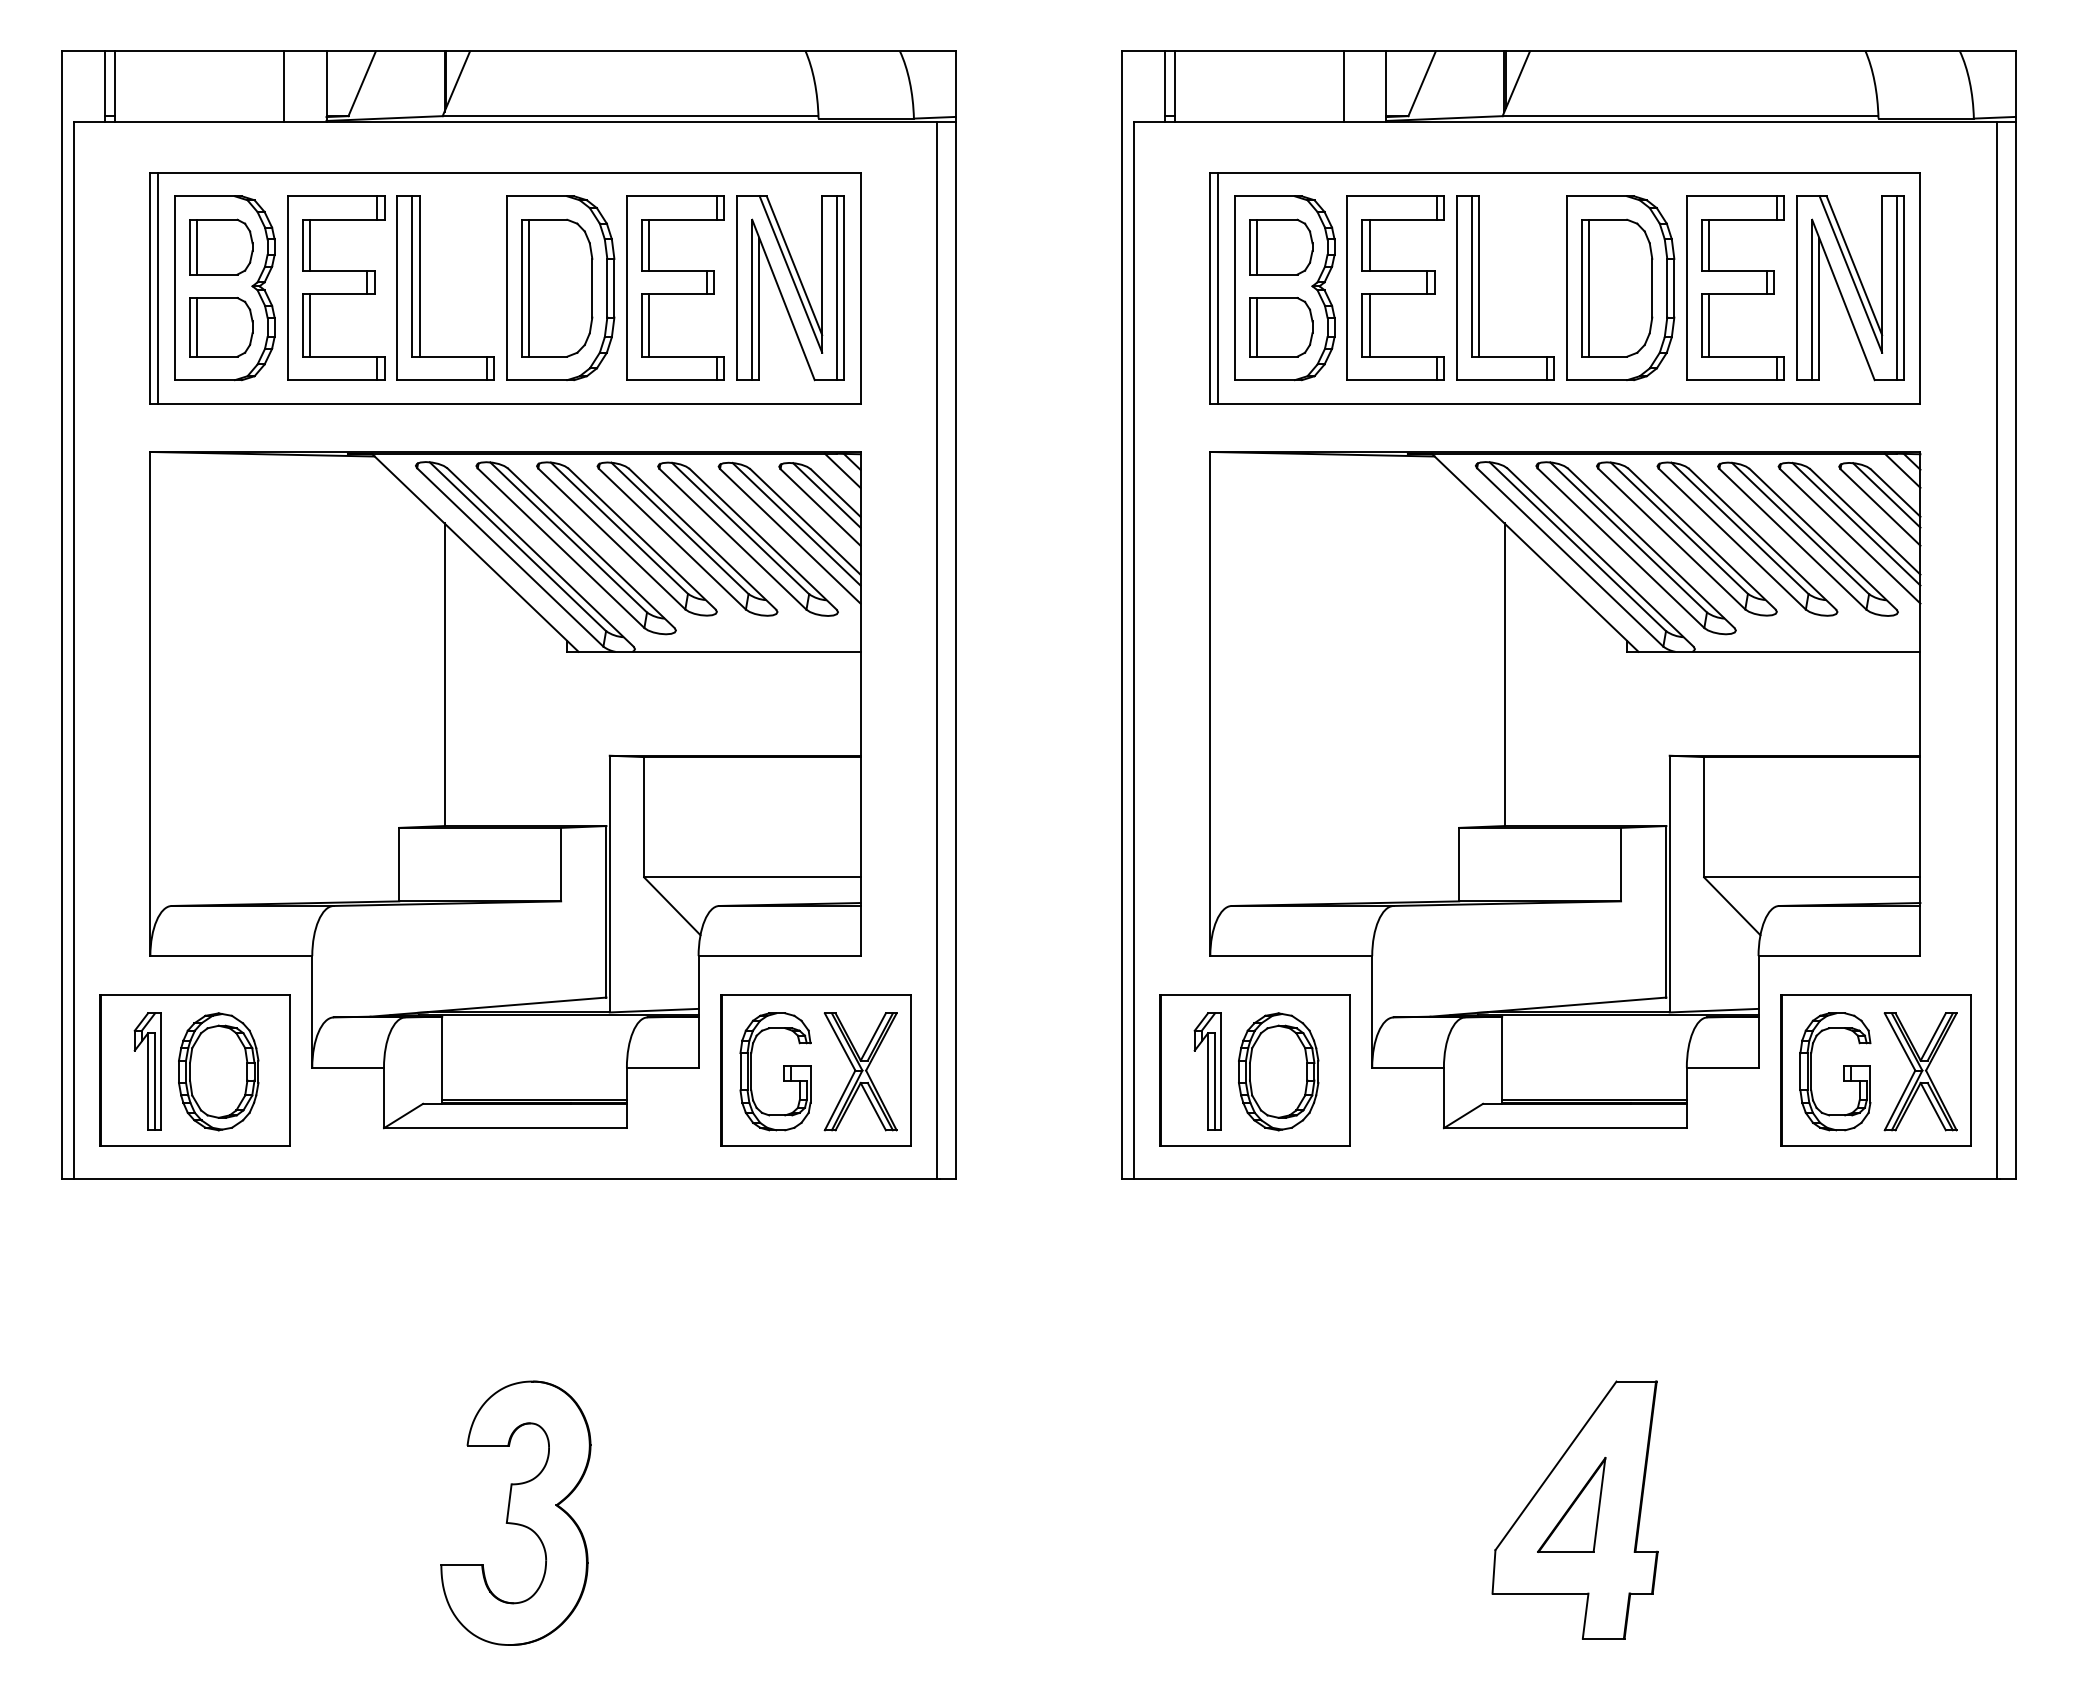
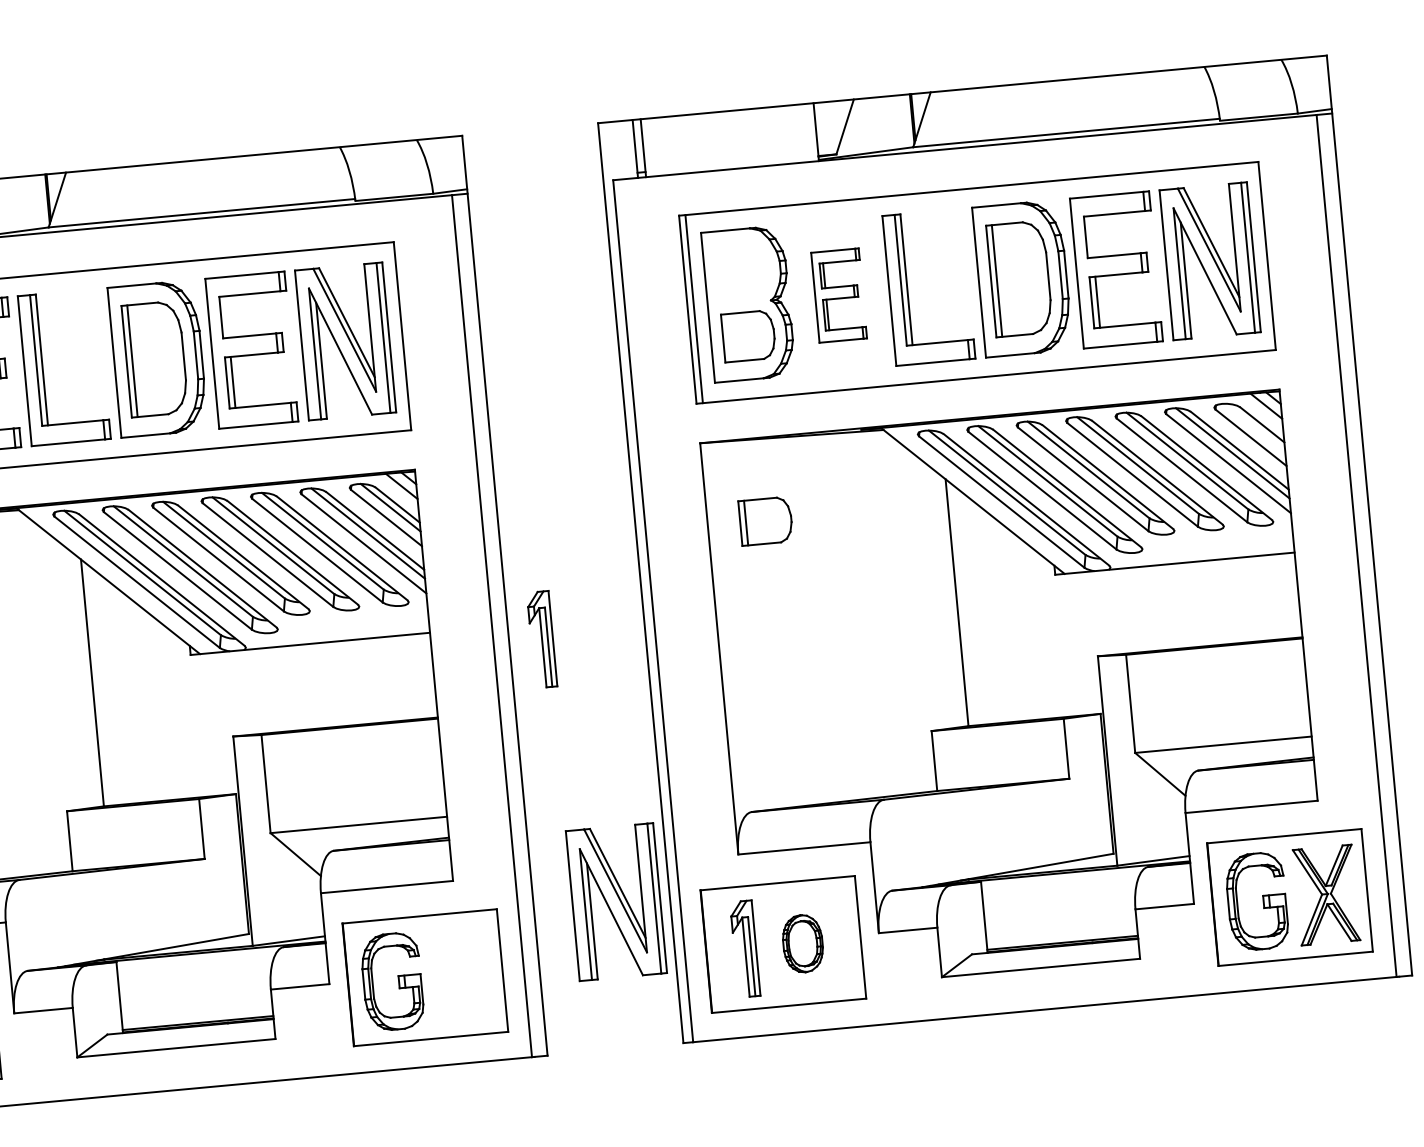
line: (1344, 86) -> (782, 135), removed
line: (649, 244) -> (227, 316), removed
line: (1709, 244) -> (1091, 236), removed
part: (1281, 246) -> (765, 520), moved
part: (1395, 287) -> (838, 295), size x0.6
line: (1257, 327) -> (729, 338), removed
line: (1886, 495) -> (1255, 427), removed
part: (995, 672) -> (541, 639), added
part: (1056, 1000) -> (616, 902), added
part: (860, 1071) -> (461, 975), removed
part: (1278, 1071) -> (802, 943), size x0.6

